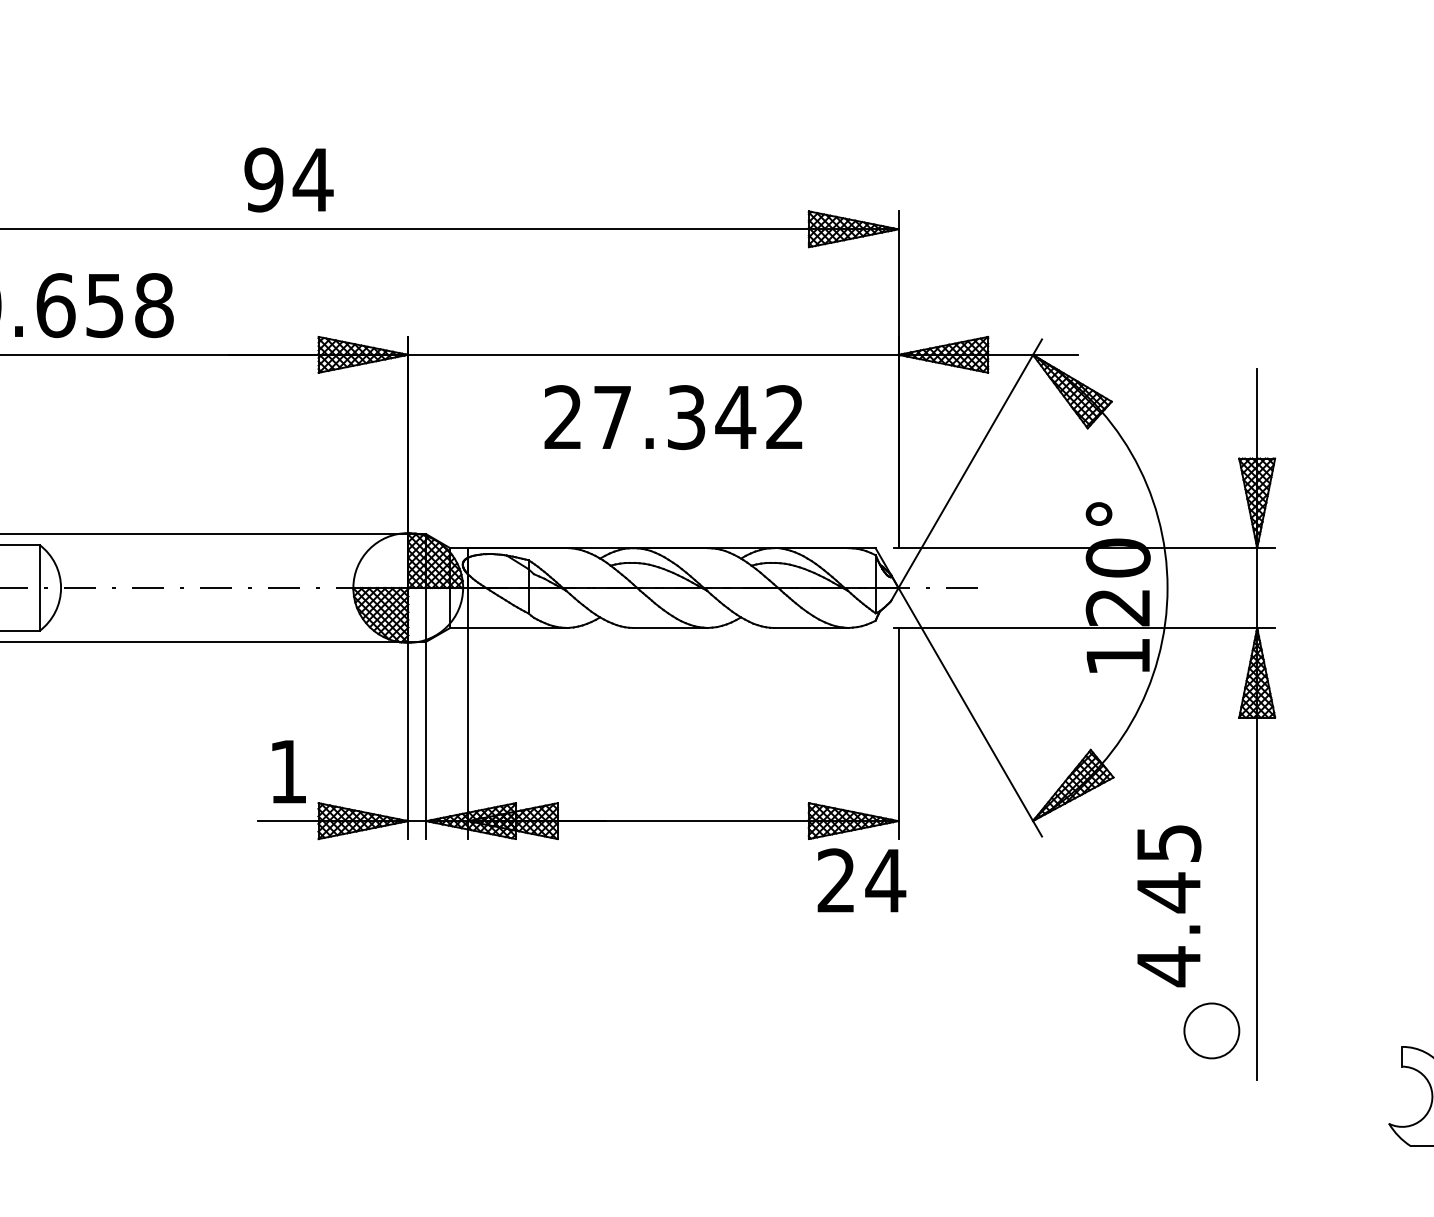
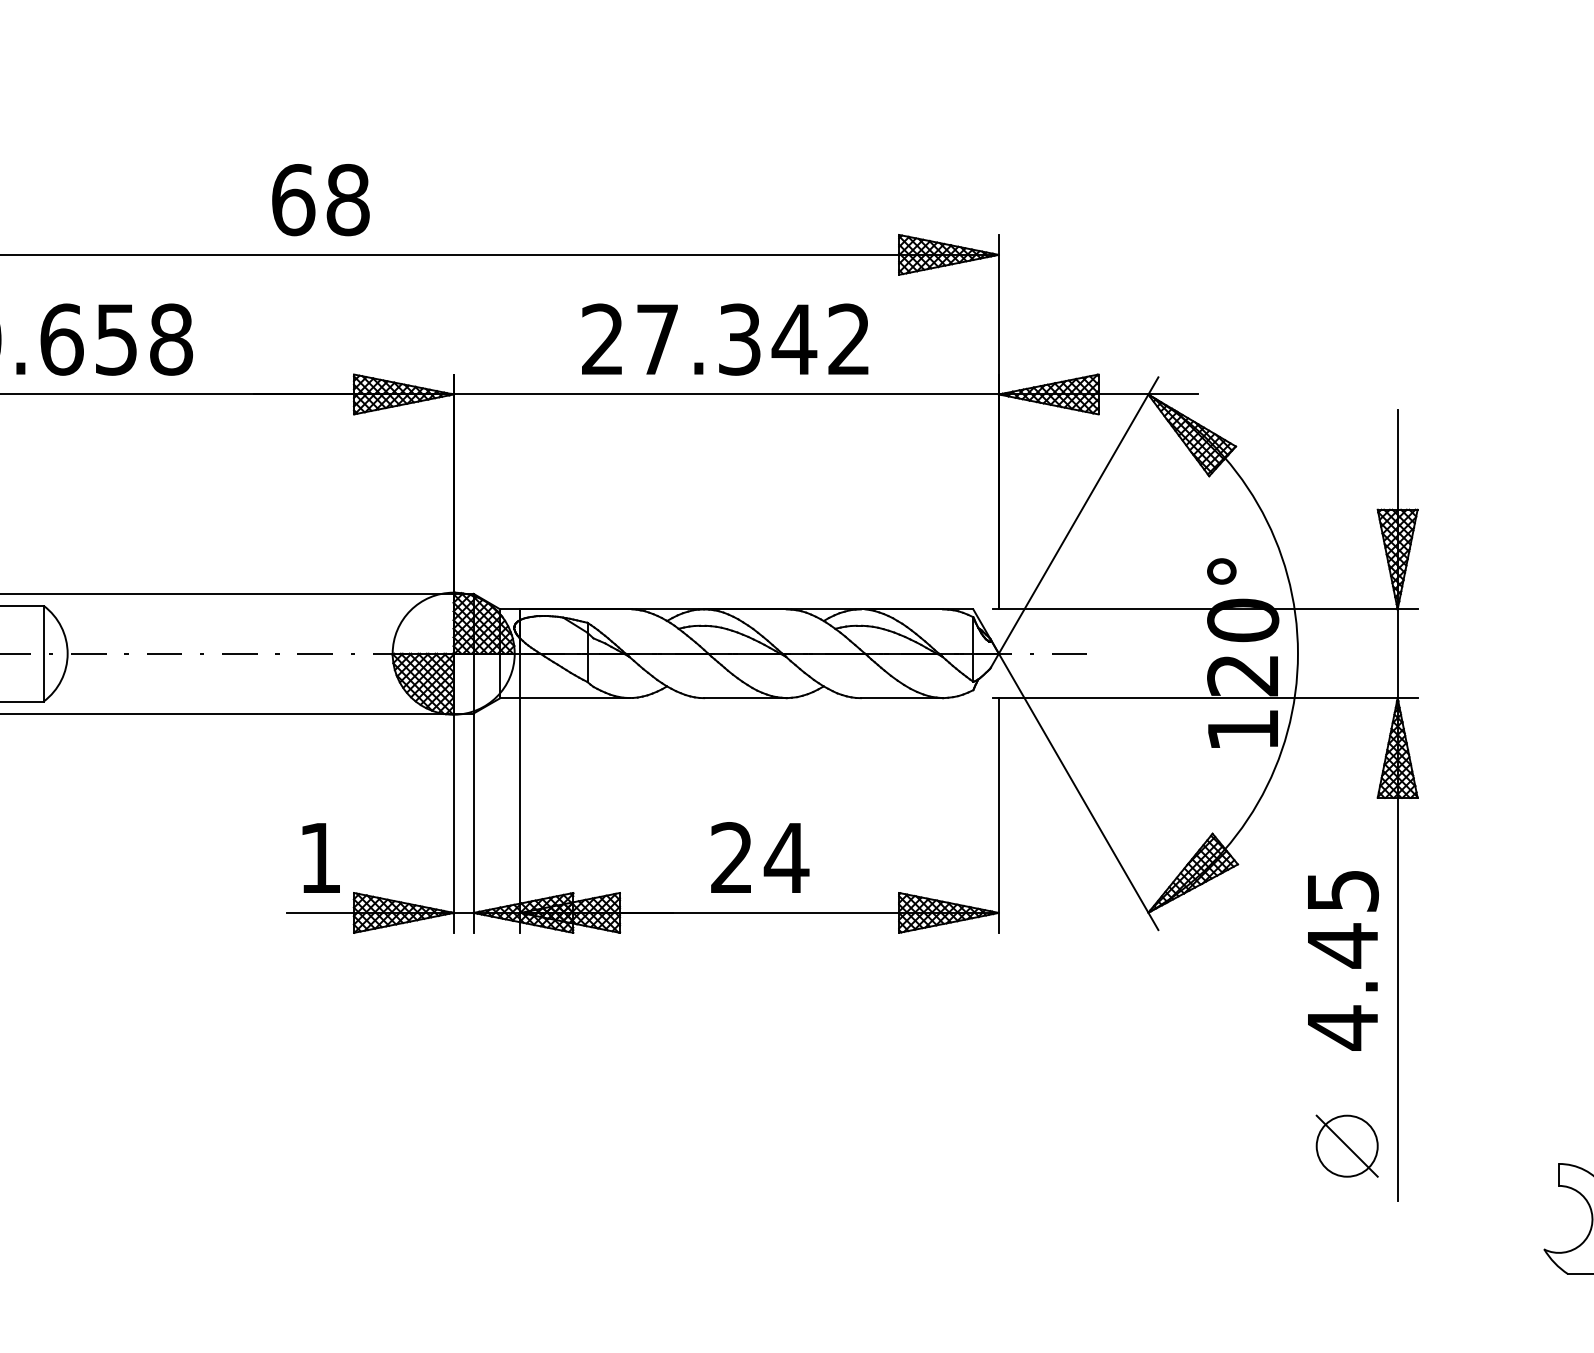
text: (288, 179) -> (320, 199), 94 -> 68
text: (673, 417) -> (725, 339), moved
text: (861, 880) -> (759, 857), moved
text: (1169, 906) -> (1343, 961), moved
line: (1211, 1030) -> (1346, 1145), added

